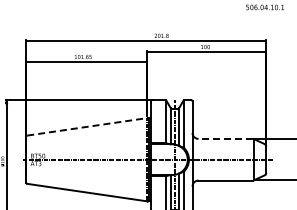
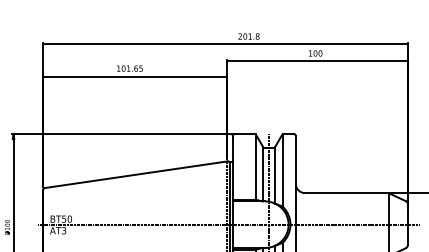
line: (87, 126) -> (136, 174), dashed -> solid
line: (225, 138) -> (345, 192), dashed -> solid

